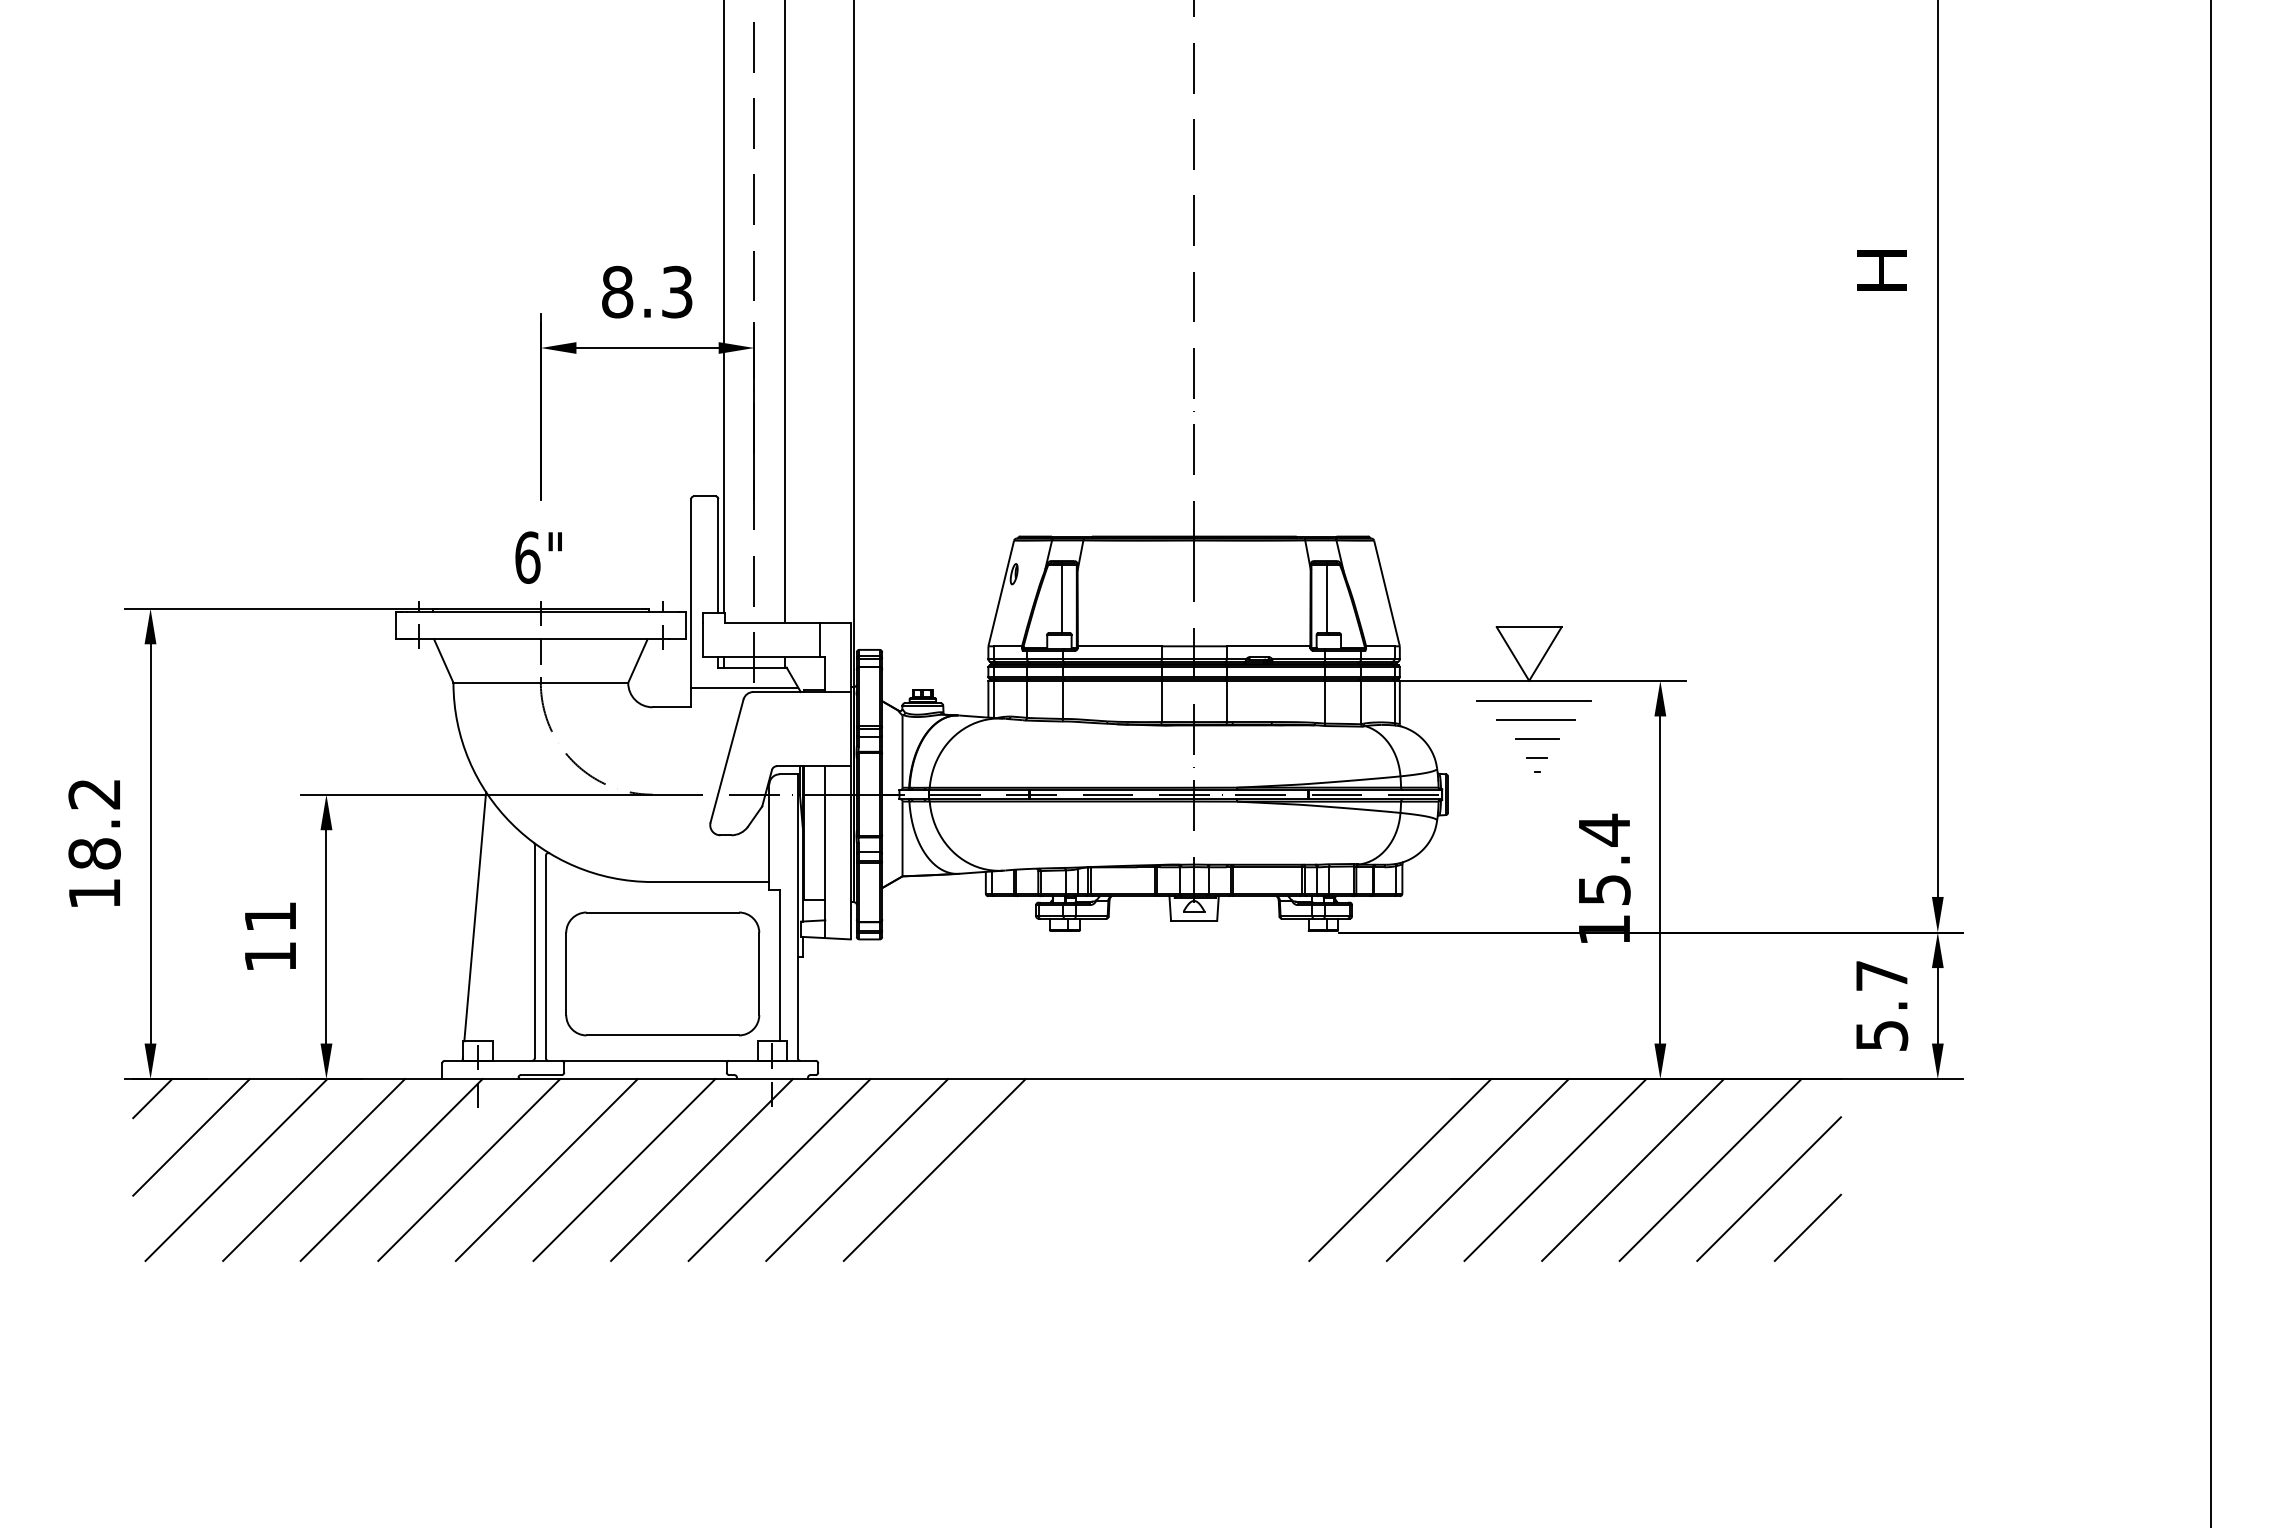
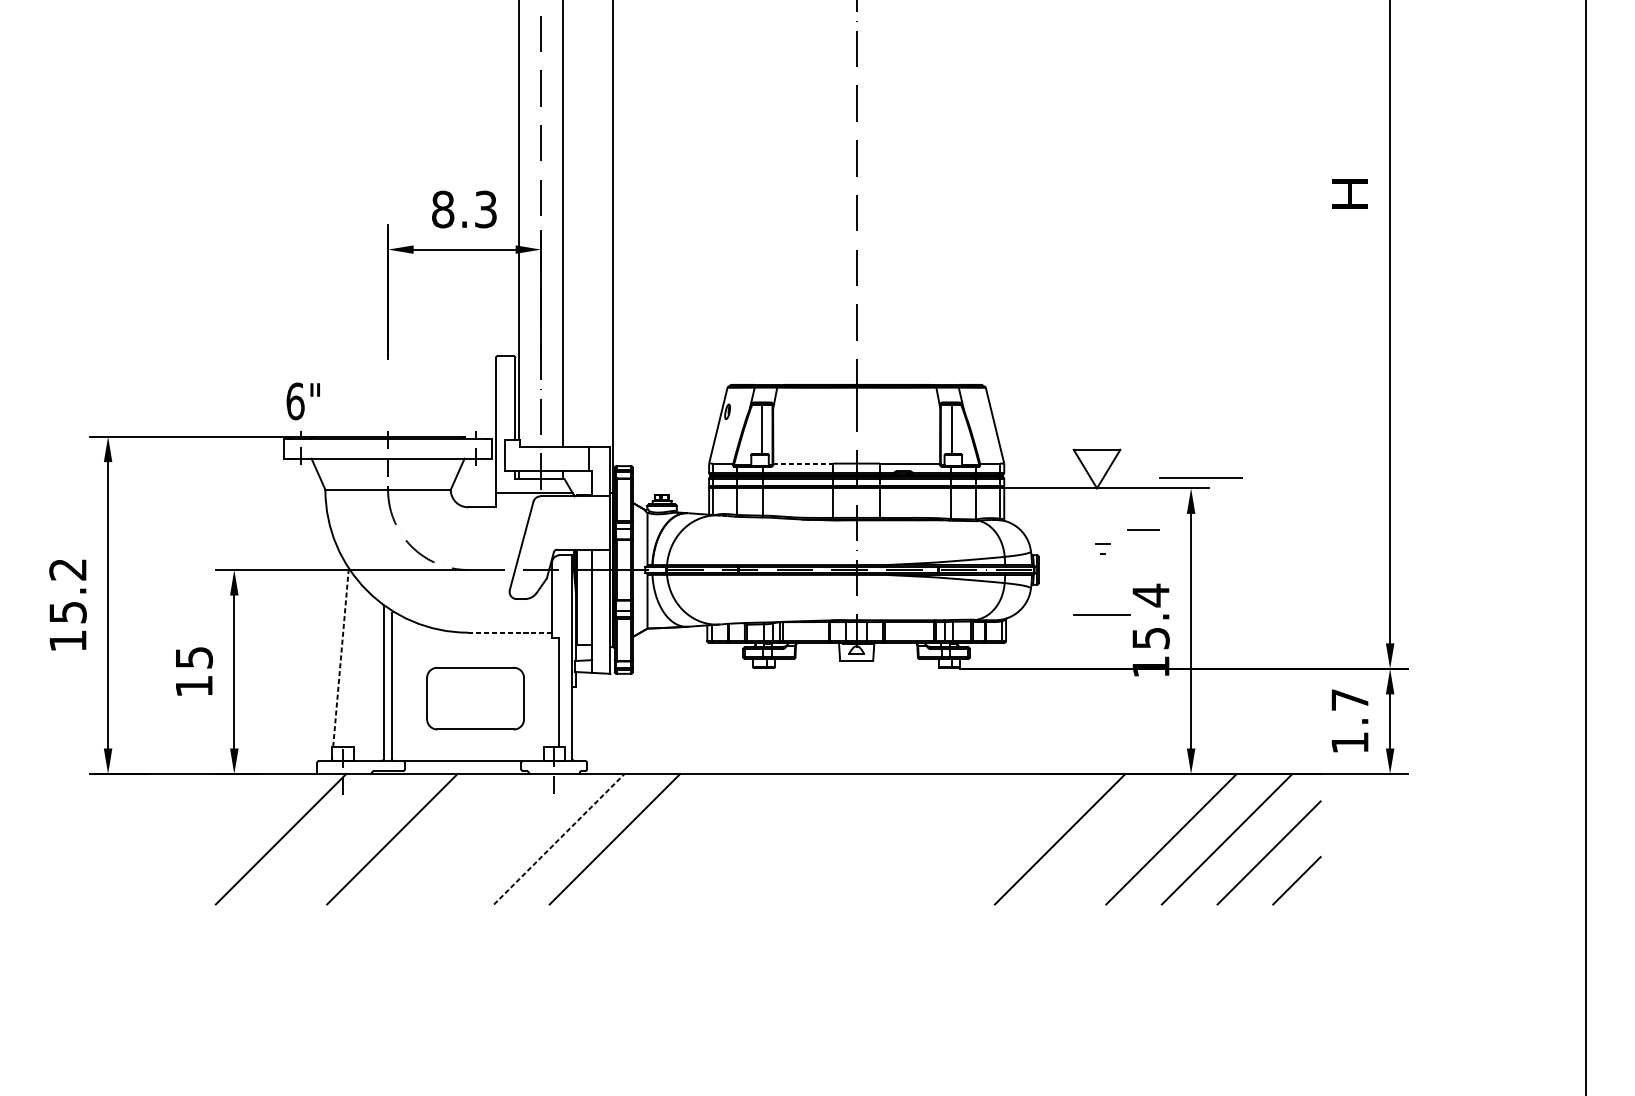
text: (538, 557) -> (303, 401), moved
line: (1119, 646) -> (803, 463), solid -> dashed
line: (1533, 700) -> (1200, 477), moved
line: (1535, 719) -> (1101, 614), moved
line: (1537, 738) -> (1143, 529), moved
text: (94, 853) -> (67, 612), 18.2 -> 15.2
line: (711, 882) -> (510, 633), solid -> dashed
text: (270, 916) -> (194, 657), 11 -> 15
line: (475, 916) -> (341, 657), solid -> dashed
part: (662, 973) -> (475, 698), size x0.7
text: (1882, 1035) -> (1350, 742), 5.7 -> 1.7
line: (152, 1098) -> (109, 787), removed
line: (191, 1137) -> (137, 815), removed
line: (236, 1169) -> (169, 838), removed
line: (313, 1169) -> (225, 838), removed
line: (469, 1169) -> (336, 838), removed
line: (624, 1169) -> (448, 838), removed
line: (701, 1169) -> (503, 838), removed
line: (934, 1169) -> (670, 838), removed
line: (1400, 1169) -> (1004, 838), removed
line: (1555, 1169) -> (1115, 838), removed
line: (779, 1170) -> (559, 839), solid -> dashed

